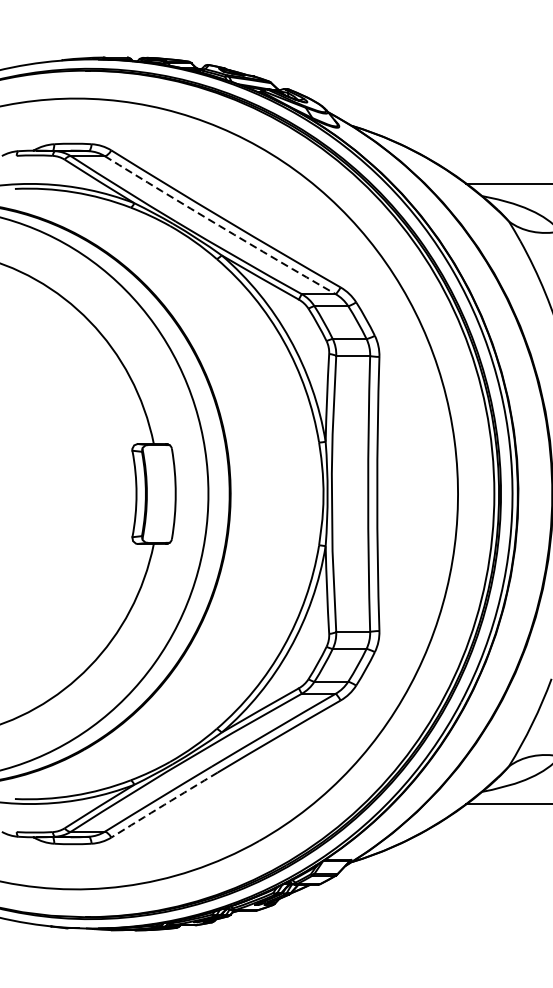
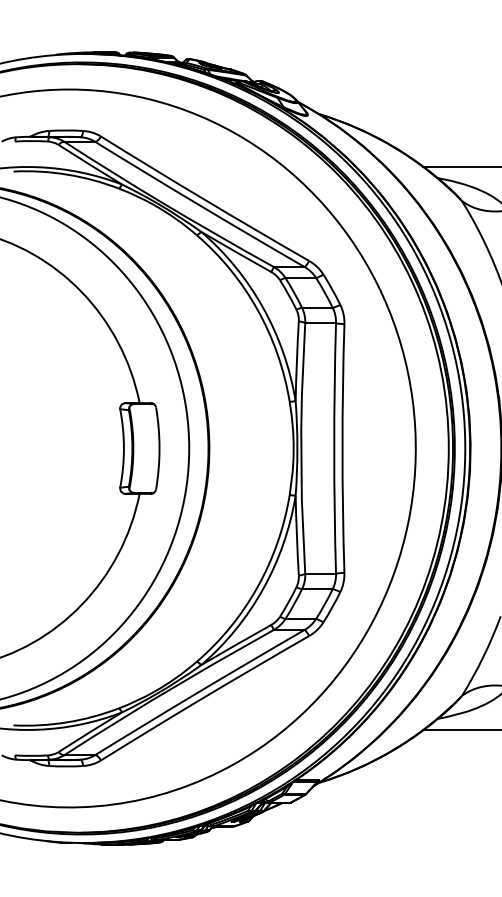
arc: (219, 226) -> (199, 205), dashed -> solid
arc: (164, 804) -> (149, 730), dashed -> solid

